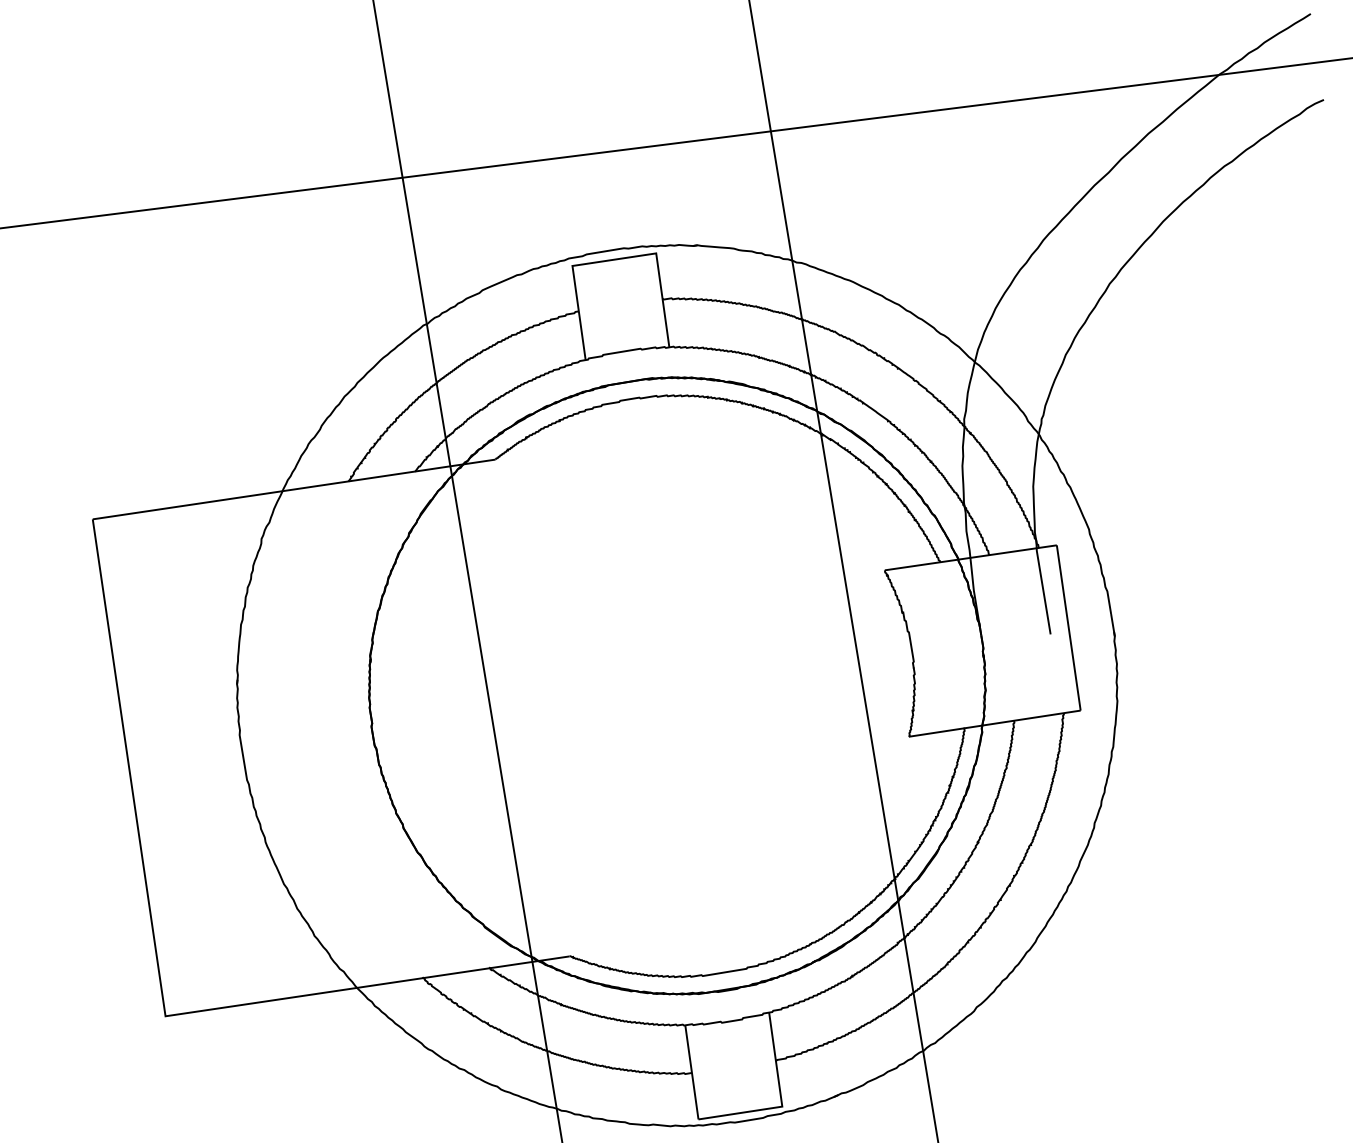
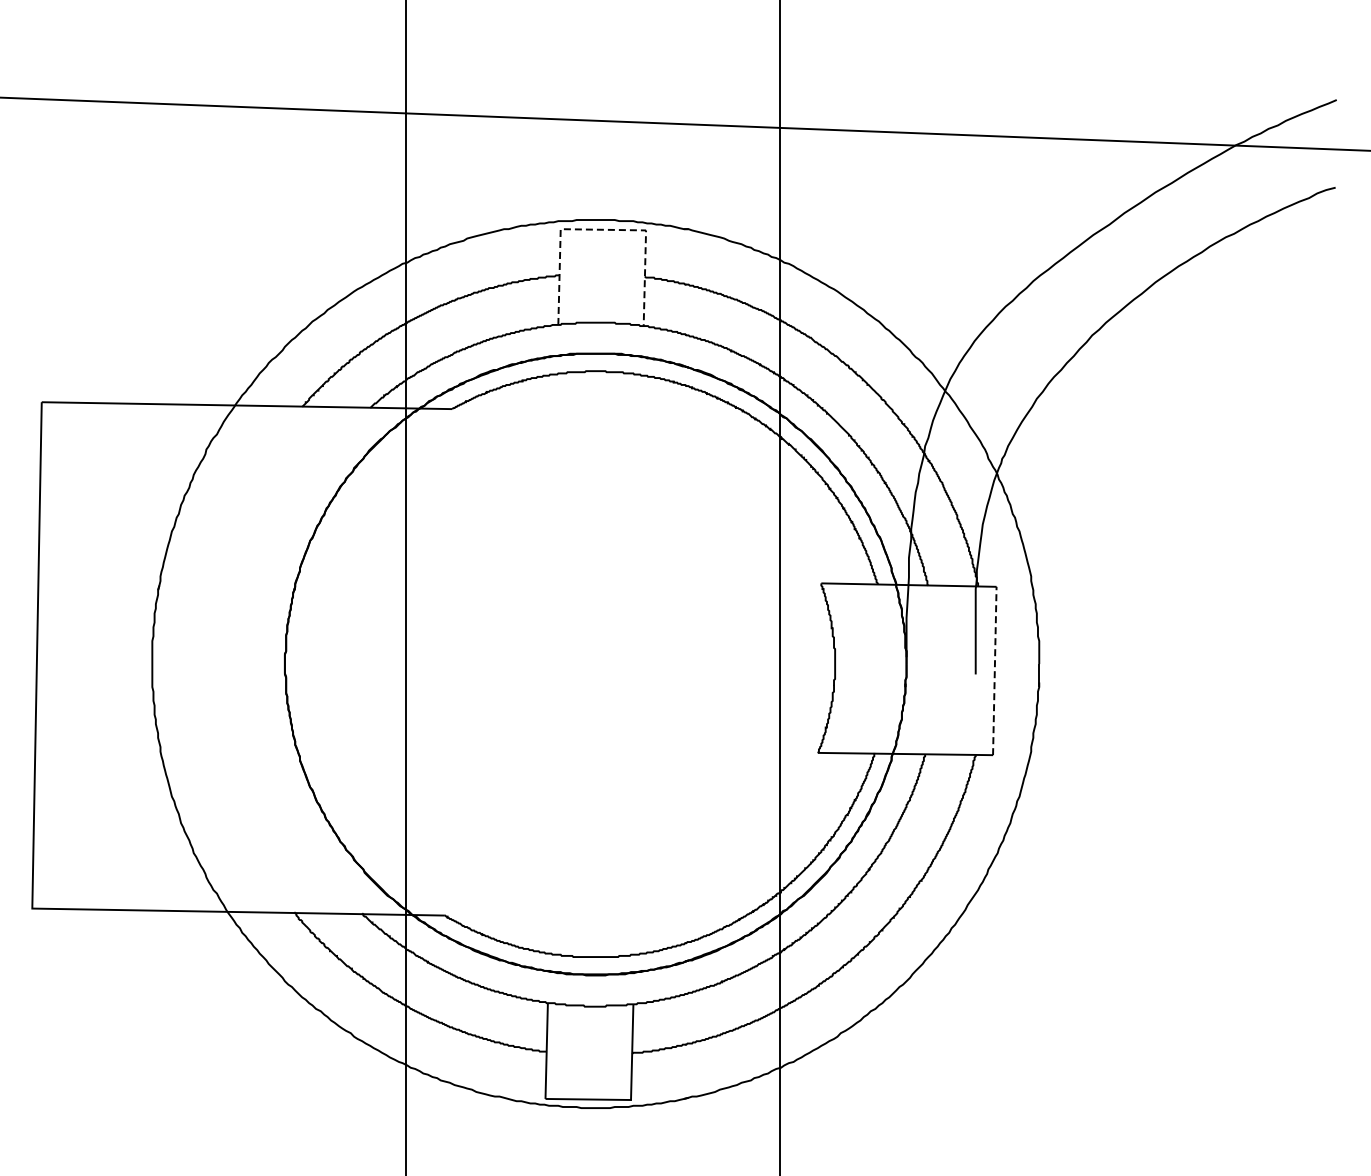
line: (614, 259) -> (603, 229), solid -> dashed
line: (1068, 627) -> (994, 670), solid -> dashed

